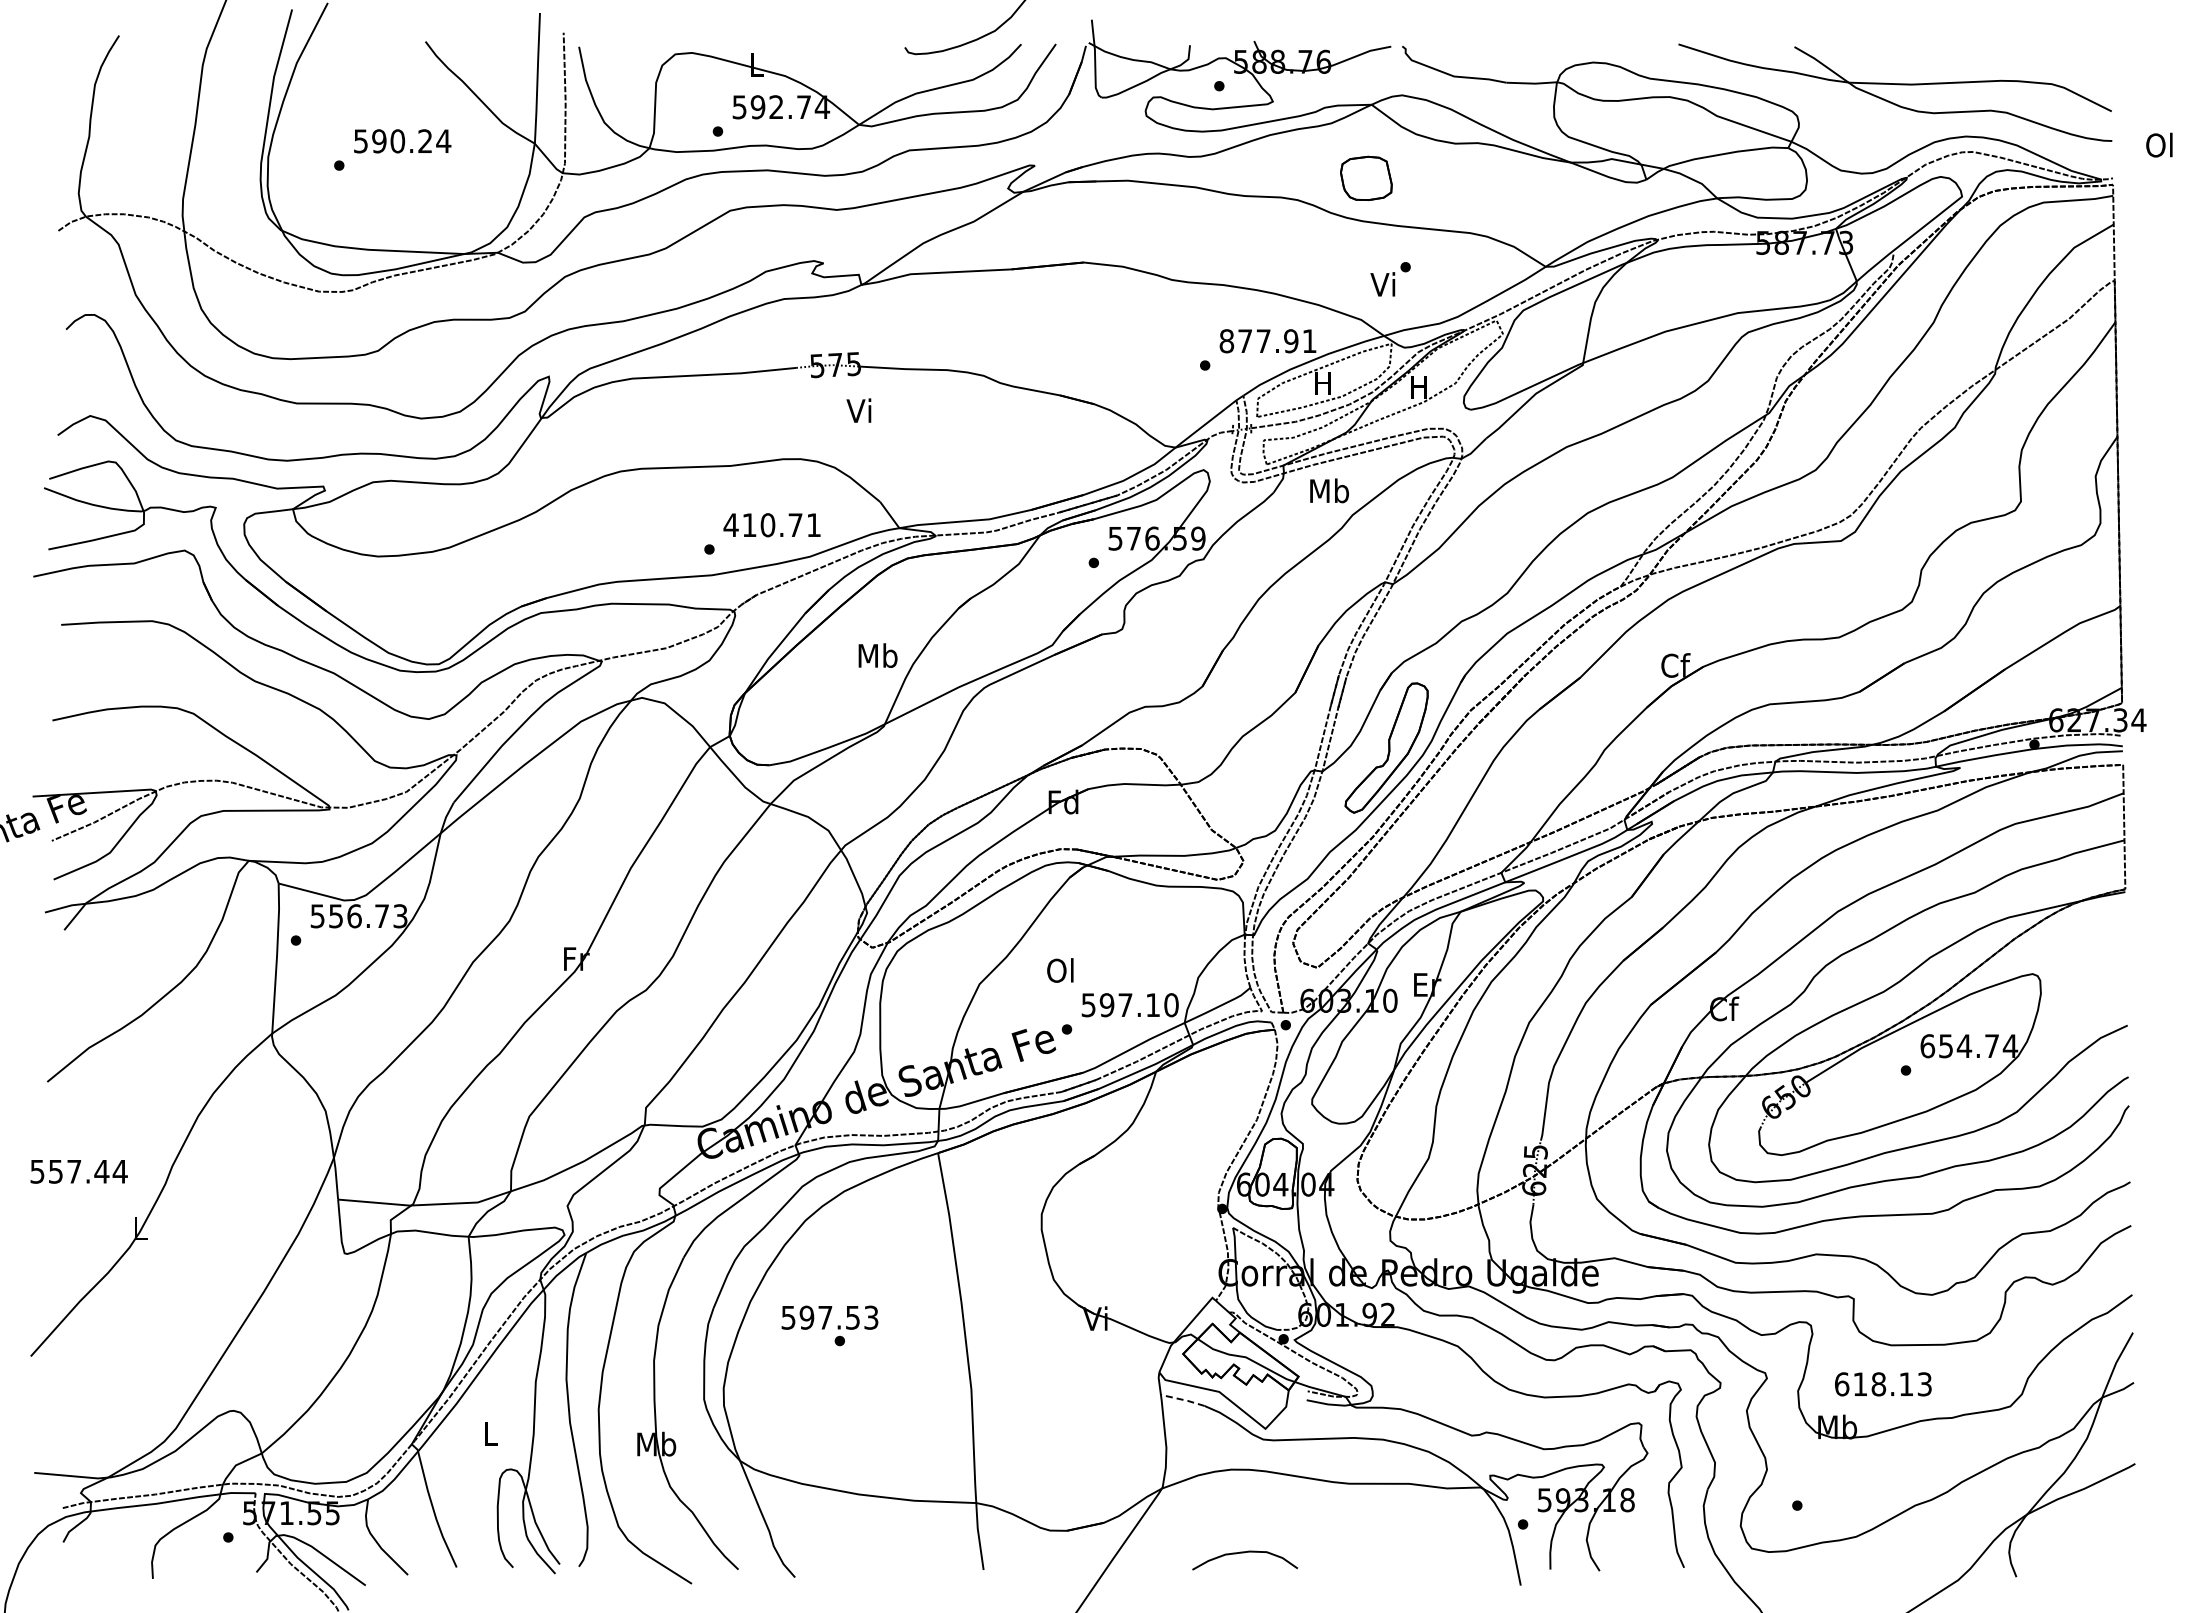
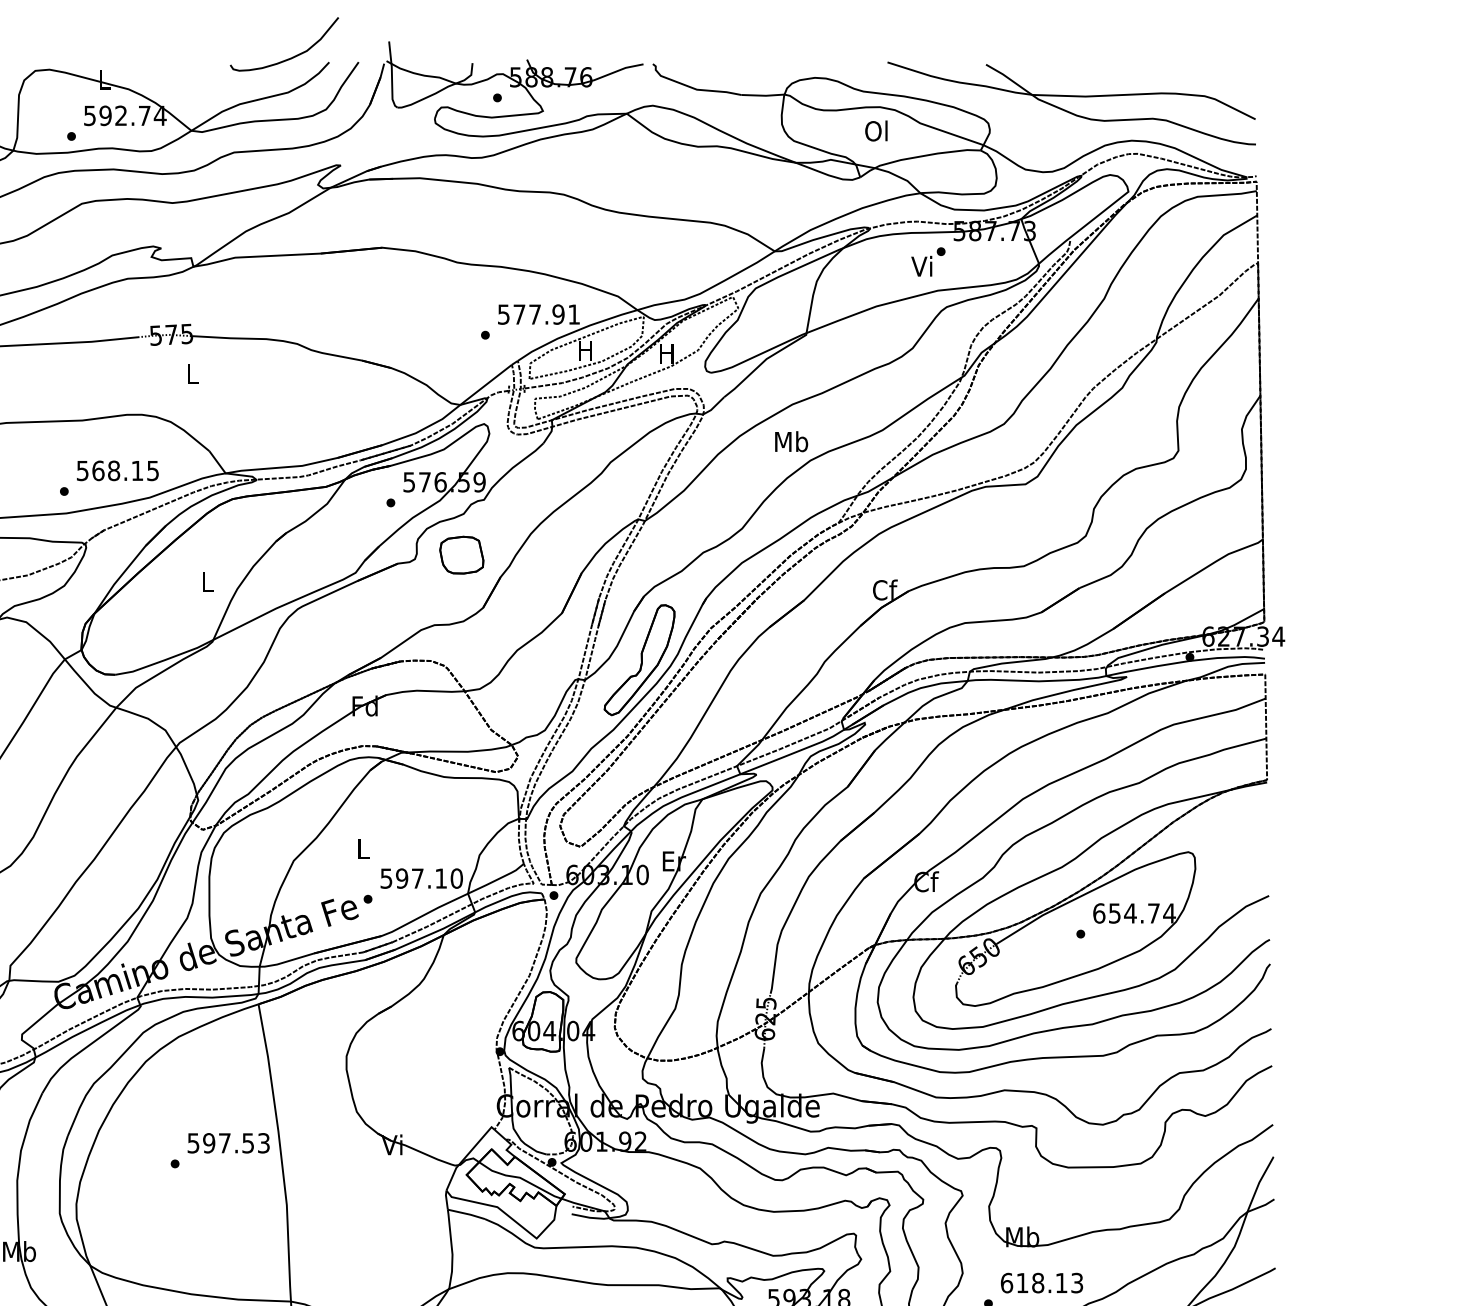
text: (2159, 144) -> (876, 130), moved
part: (1366, 177) -> (461, 554), moved
text: (1390, 279) -> (928, 262), moved
text: (1226, 341) -> (503, 314), 877.91 -> 577.91
text: (858, 410) -> (190, 373), Vi -> L
text: (1329, 490) -> (791, 441), moved
text: (771, 525) -> (117, 471), 410.71 -> 568.15
text: (877, 655) -> (207, 581), Mb -> L
text: (1060, 970) -> (362, 849), Ol -> L
text: (829, 1317) -> (228, 1143), moved
text: (1883, 1384) -> (1042, 1283), moved
line: (1183, 1399) -> (467, 1213), dashed -> solid

